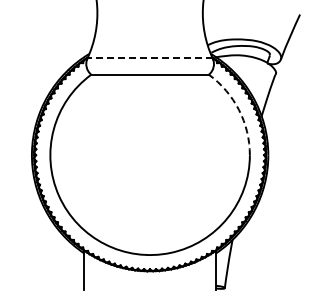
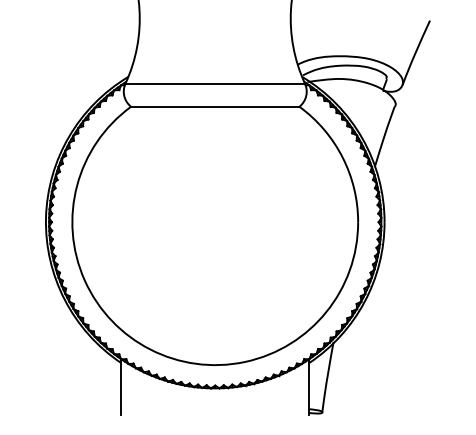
line: (150, 58) -> (215, 83), dashed -> solid
arc: (239, 110) -> (343, 158), dashed -> solid

